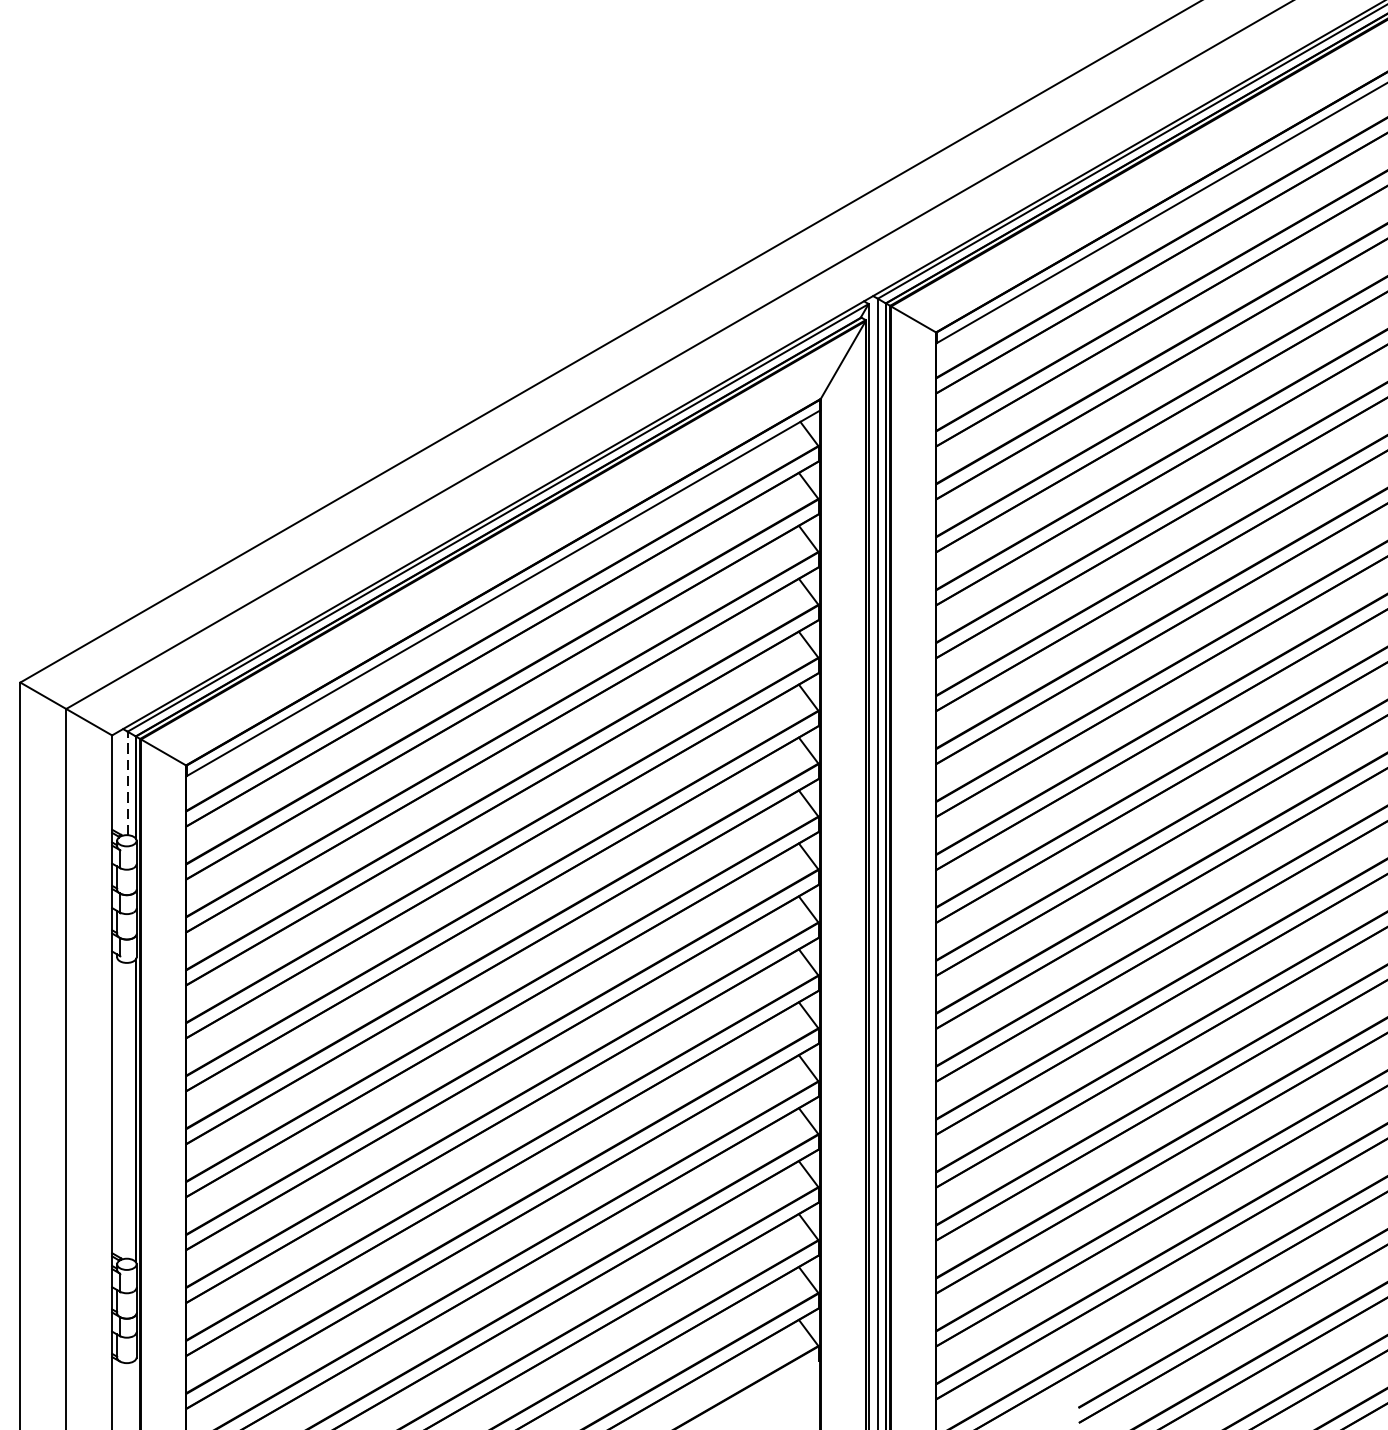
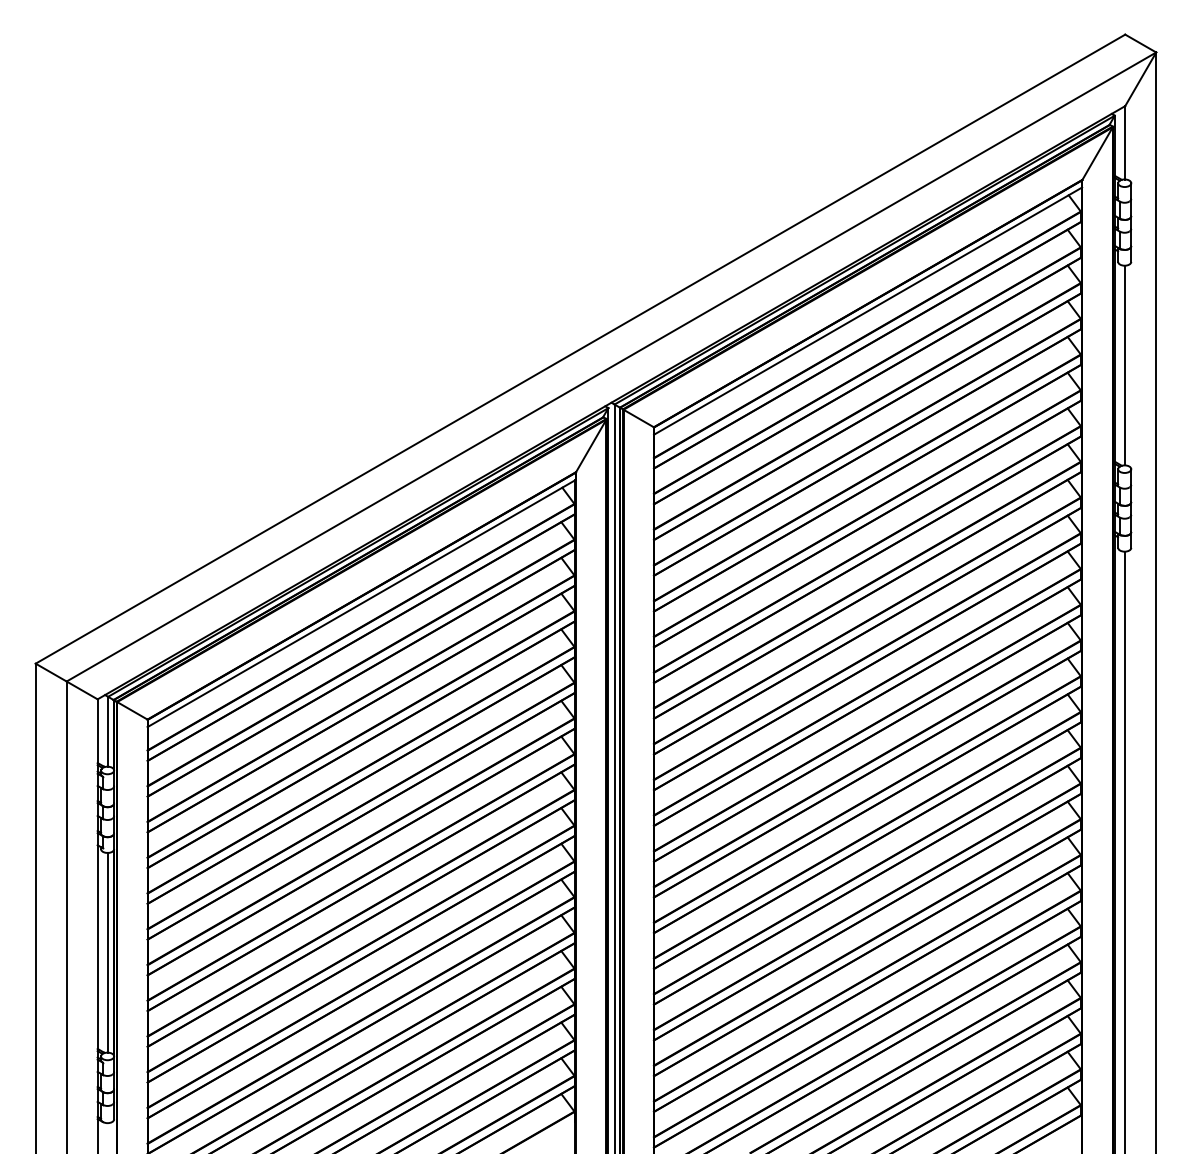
line: (128, 783) -> (108, 731), dashed -> solid
line: (128, 1110) -> (108, 952), added

